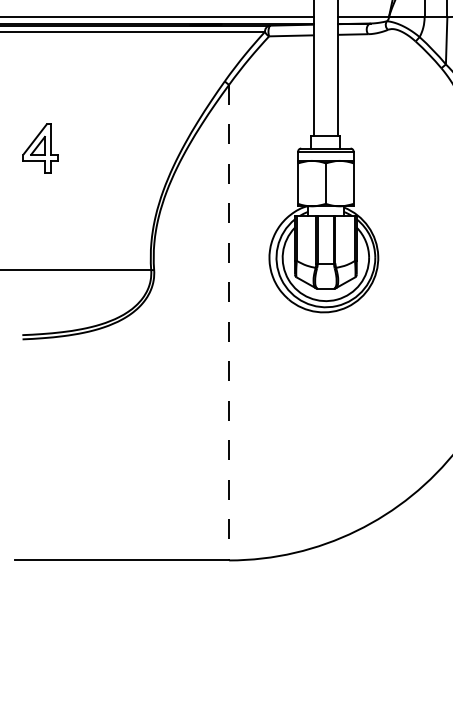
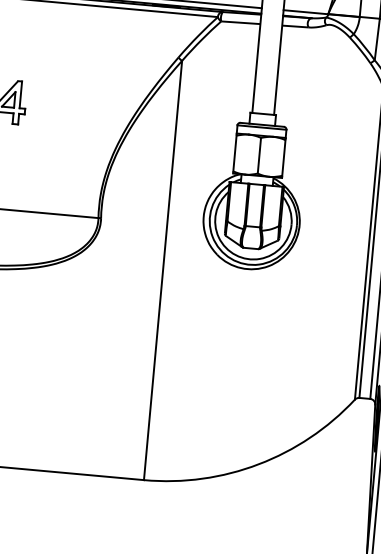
line: (229, 322) -> (163, 270), dashed -> solid

